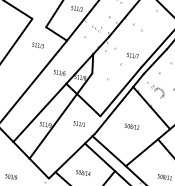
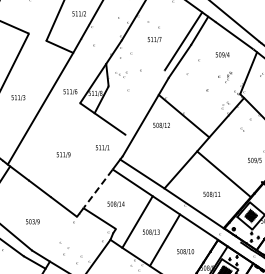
part: (97, 28) -> (121, 74), moved
text: (38, 45) -> (18, 97), moved
text: (132, 55) -> (154, 39), moved
part: (155, 90) -> (185, 94), removed
line: (121, 91) -> (145, 102), removed
line: (39, 112) -> (54, 141), removed
line: (53, 125) -> (72, 154), removed
text: (131, 126) -> (161, 125), moved
line: (70, 157) -> (98, 188), solid -> dashed

